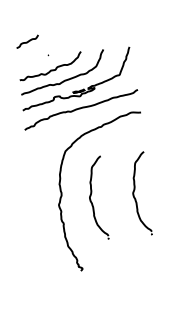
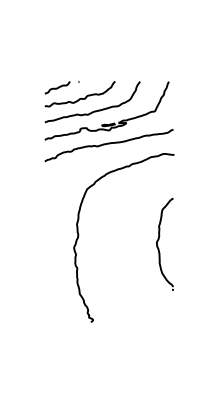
curve: (27, 41) -> (57, 87), moved
part: (91, 200) -> (110, 246), removed

